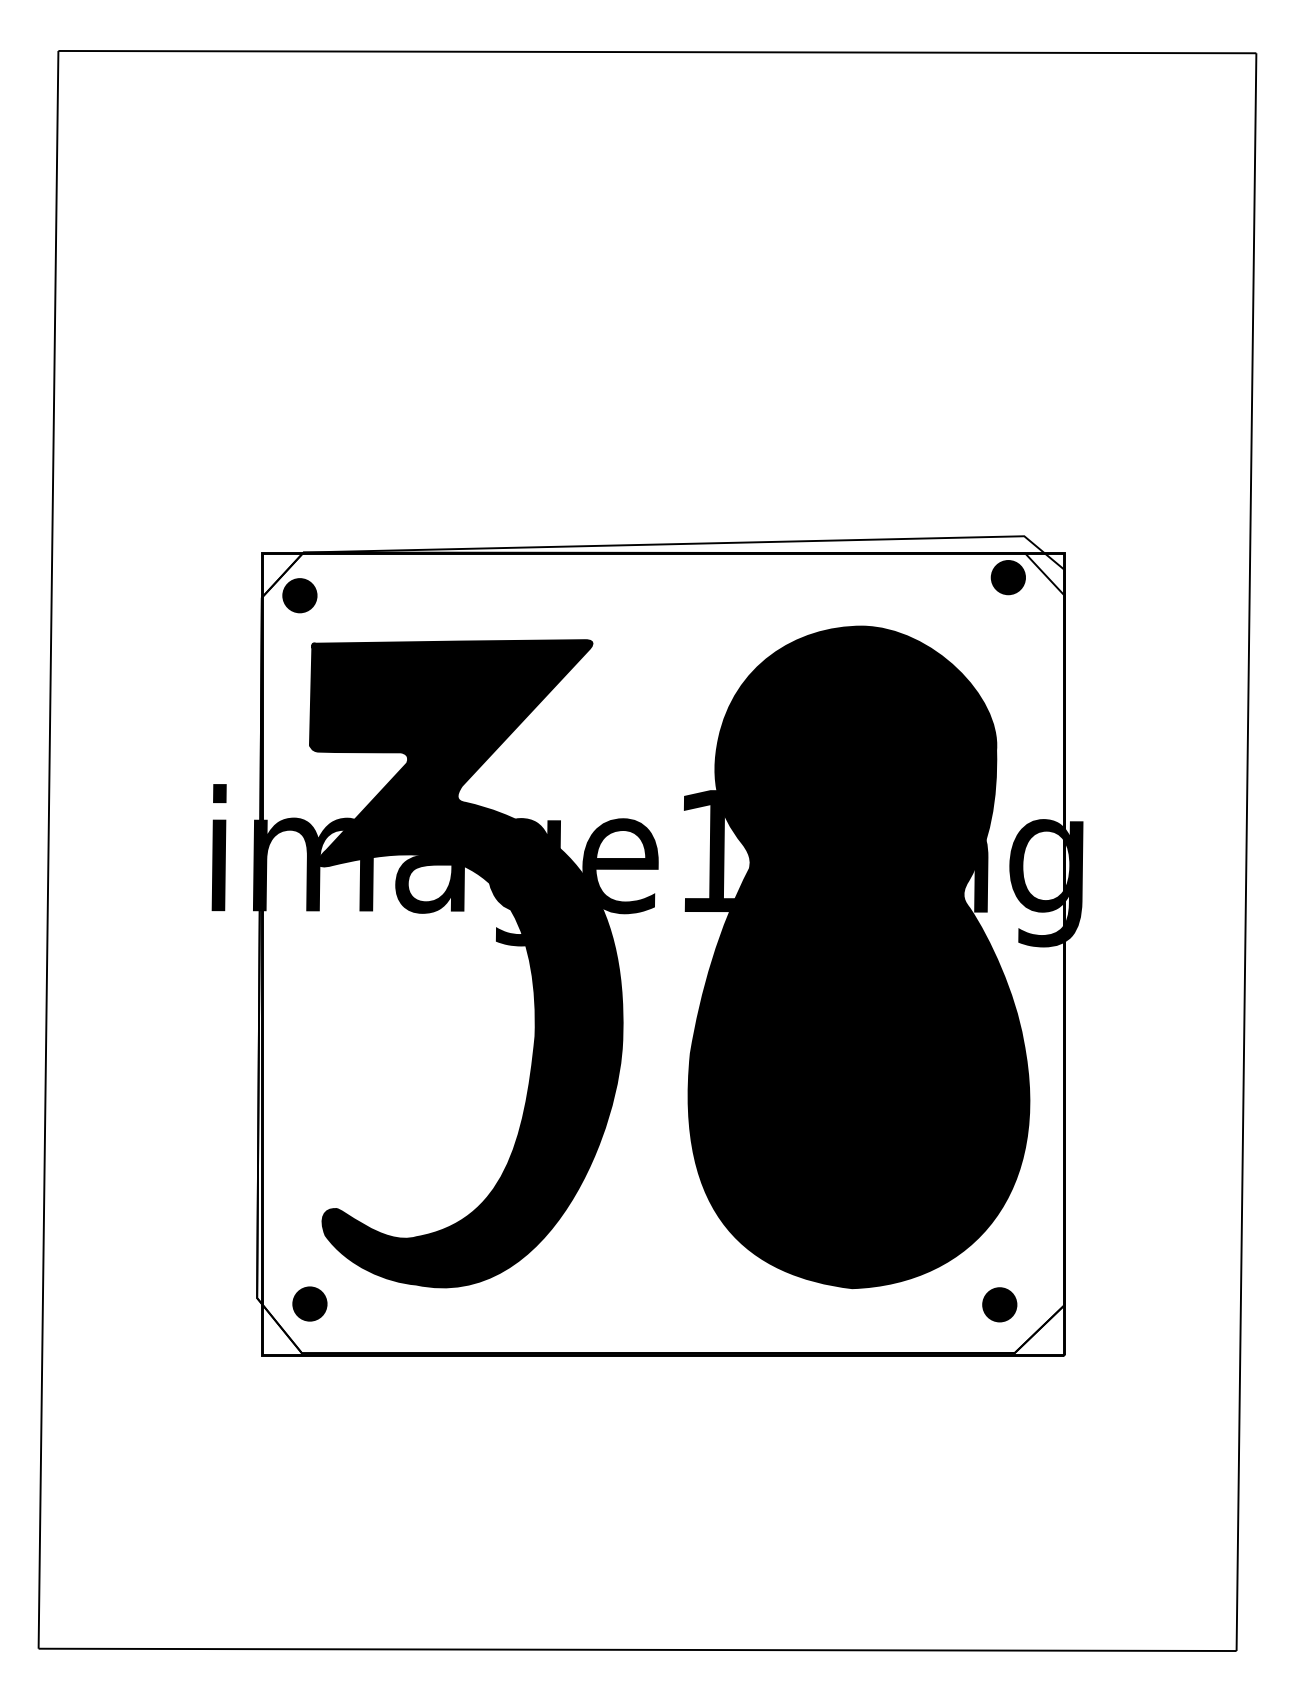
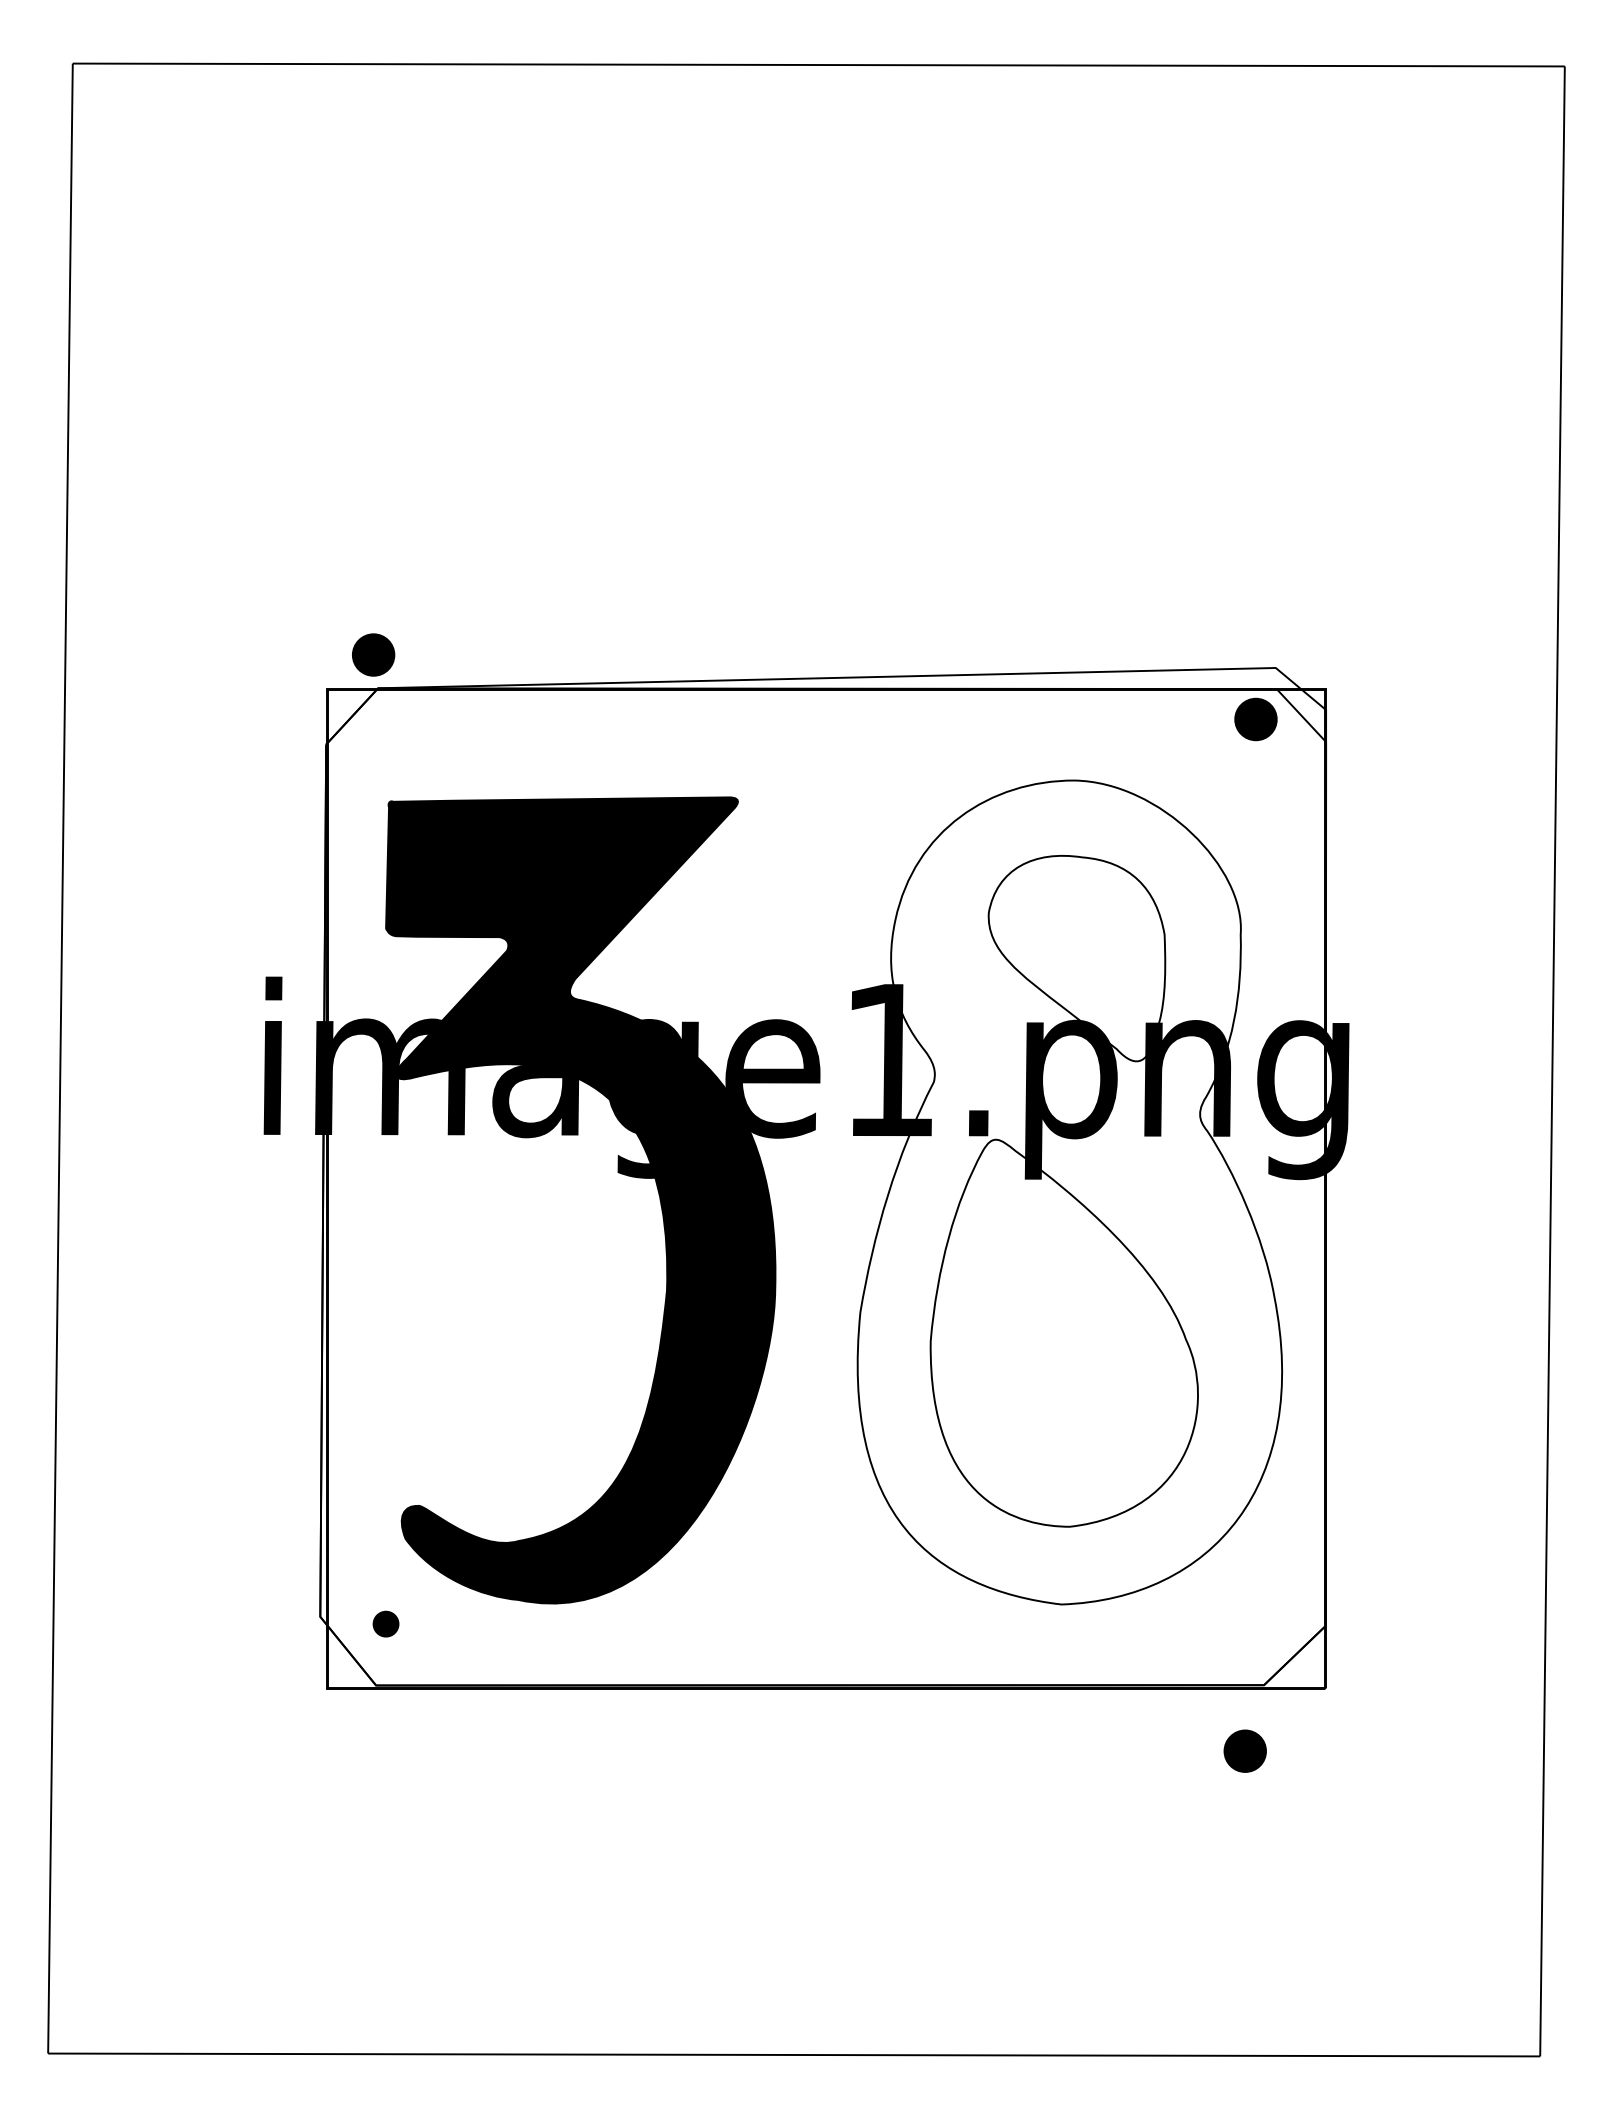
part: (299, 595) -> (373, 654), moved
fill: (858, 957) -> (1069, 1192), removed
part: (309, 1303) -> (385, 1623), size x0.6
part: (999, 1304) -> (1244, 1750), moved

